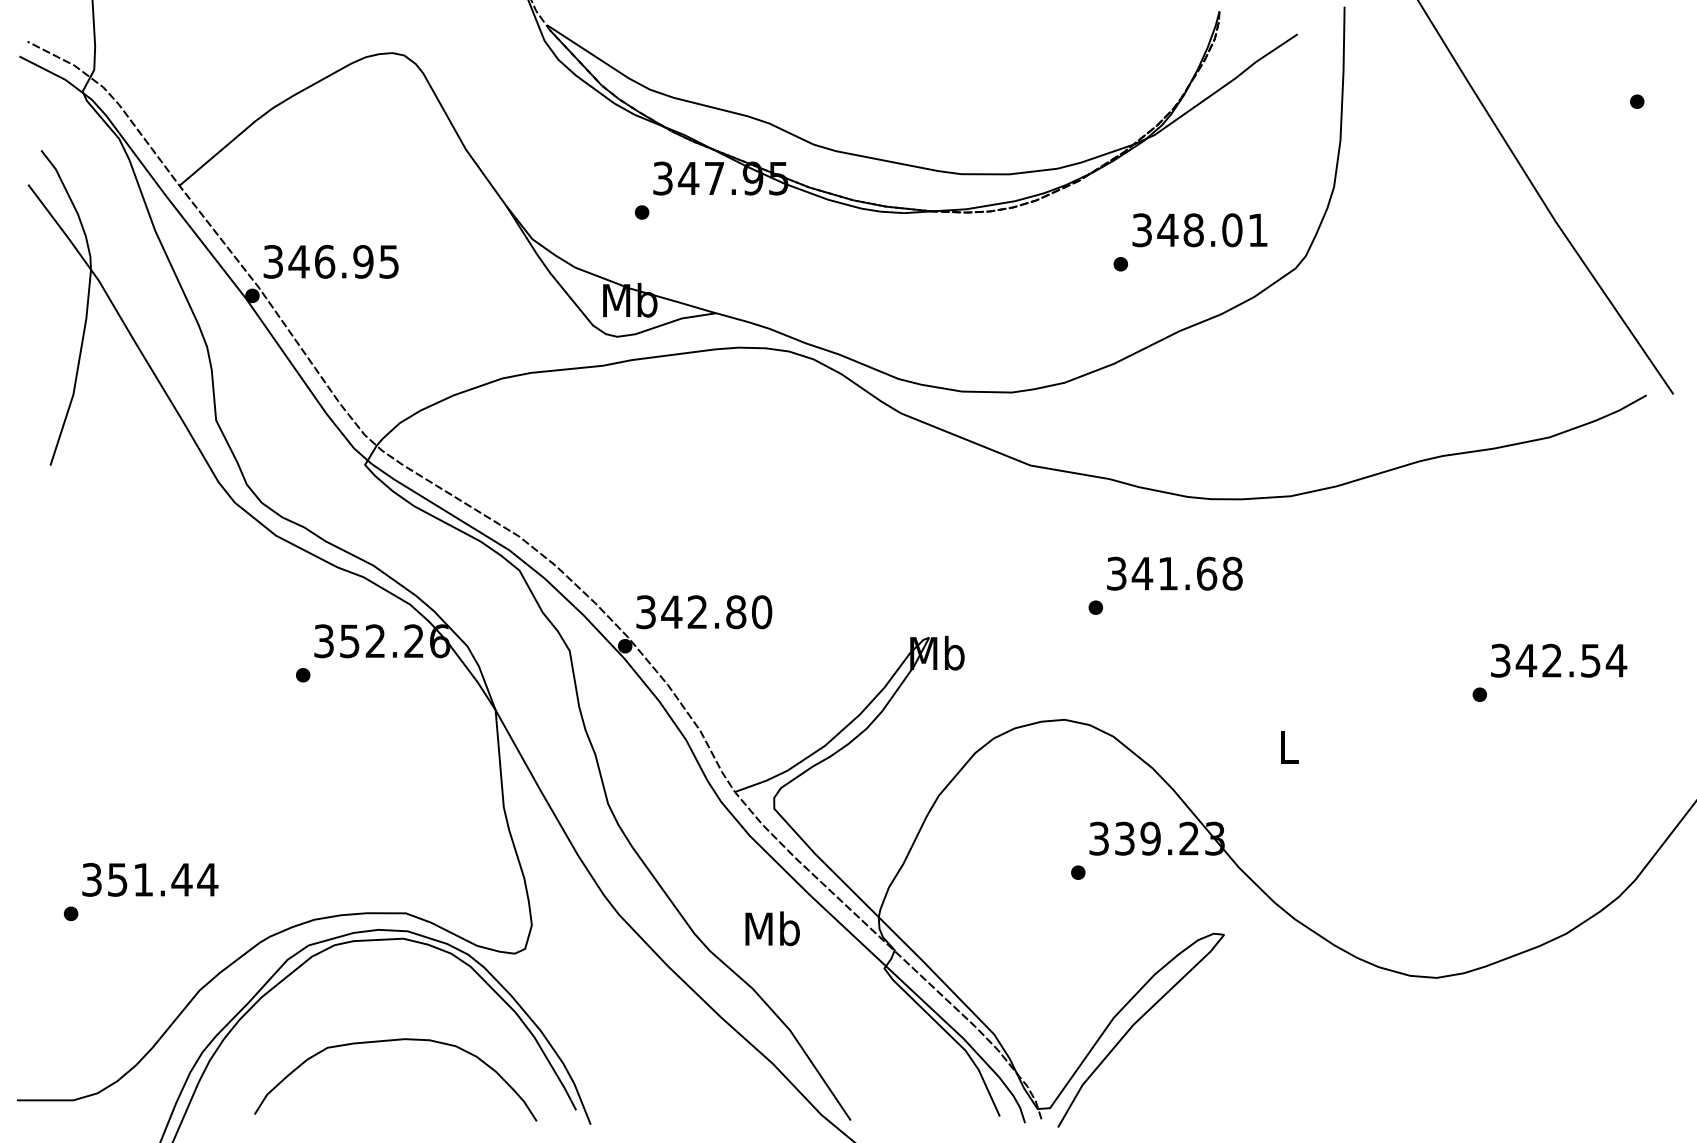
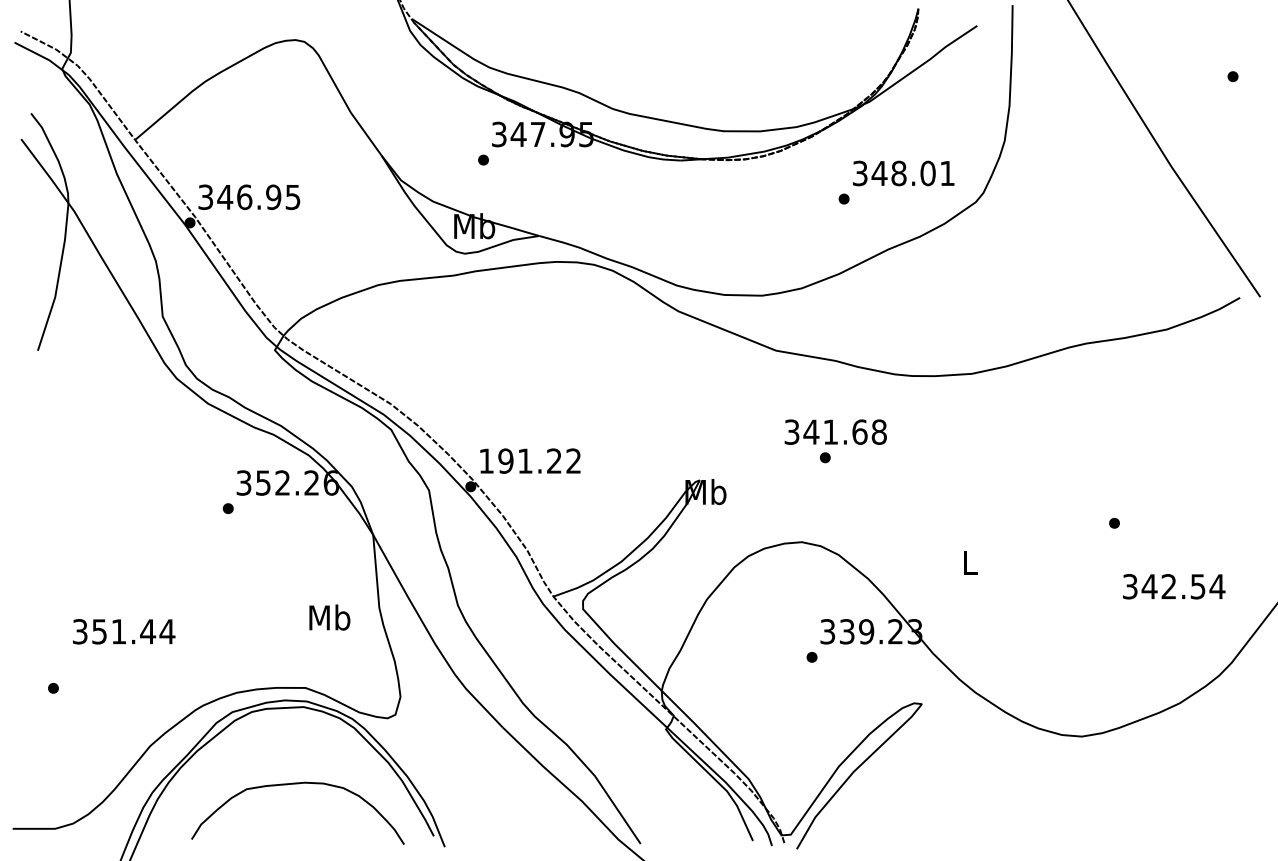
text: (1174, 572) -> (835, 431), moved
text: (704, 611) -> (530, 460), 342.80 -> 191.22
text: (1559, 660) -> (1174, 586), moved
text: (150, 879) -> (124, 631), moved
text: (772, 928) -> (329, 617), moved

